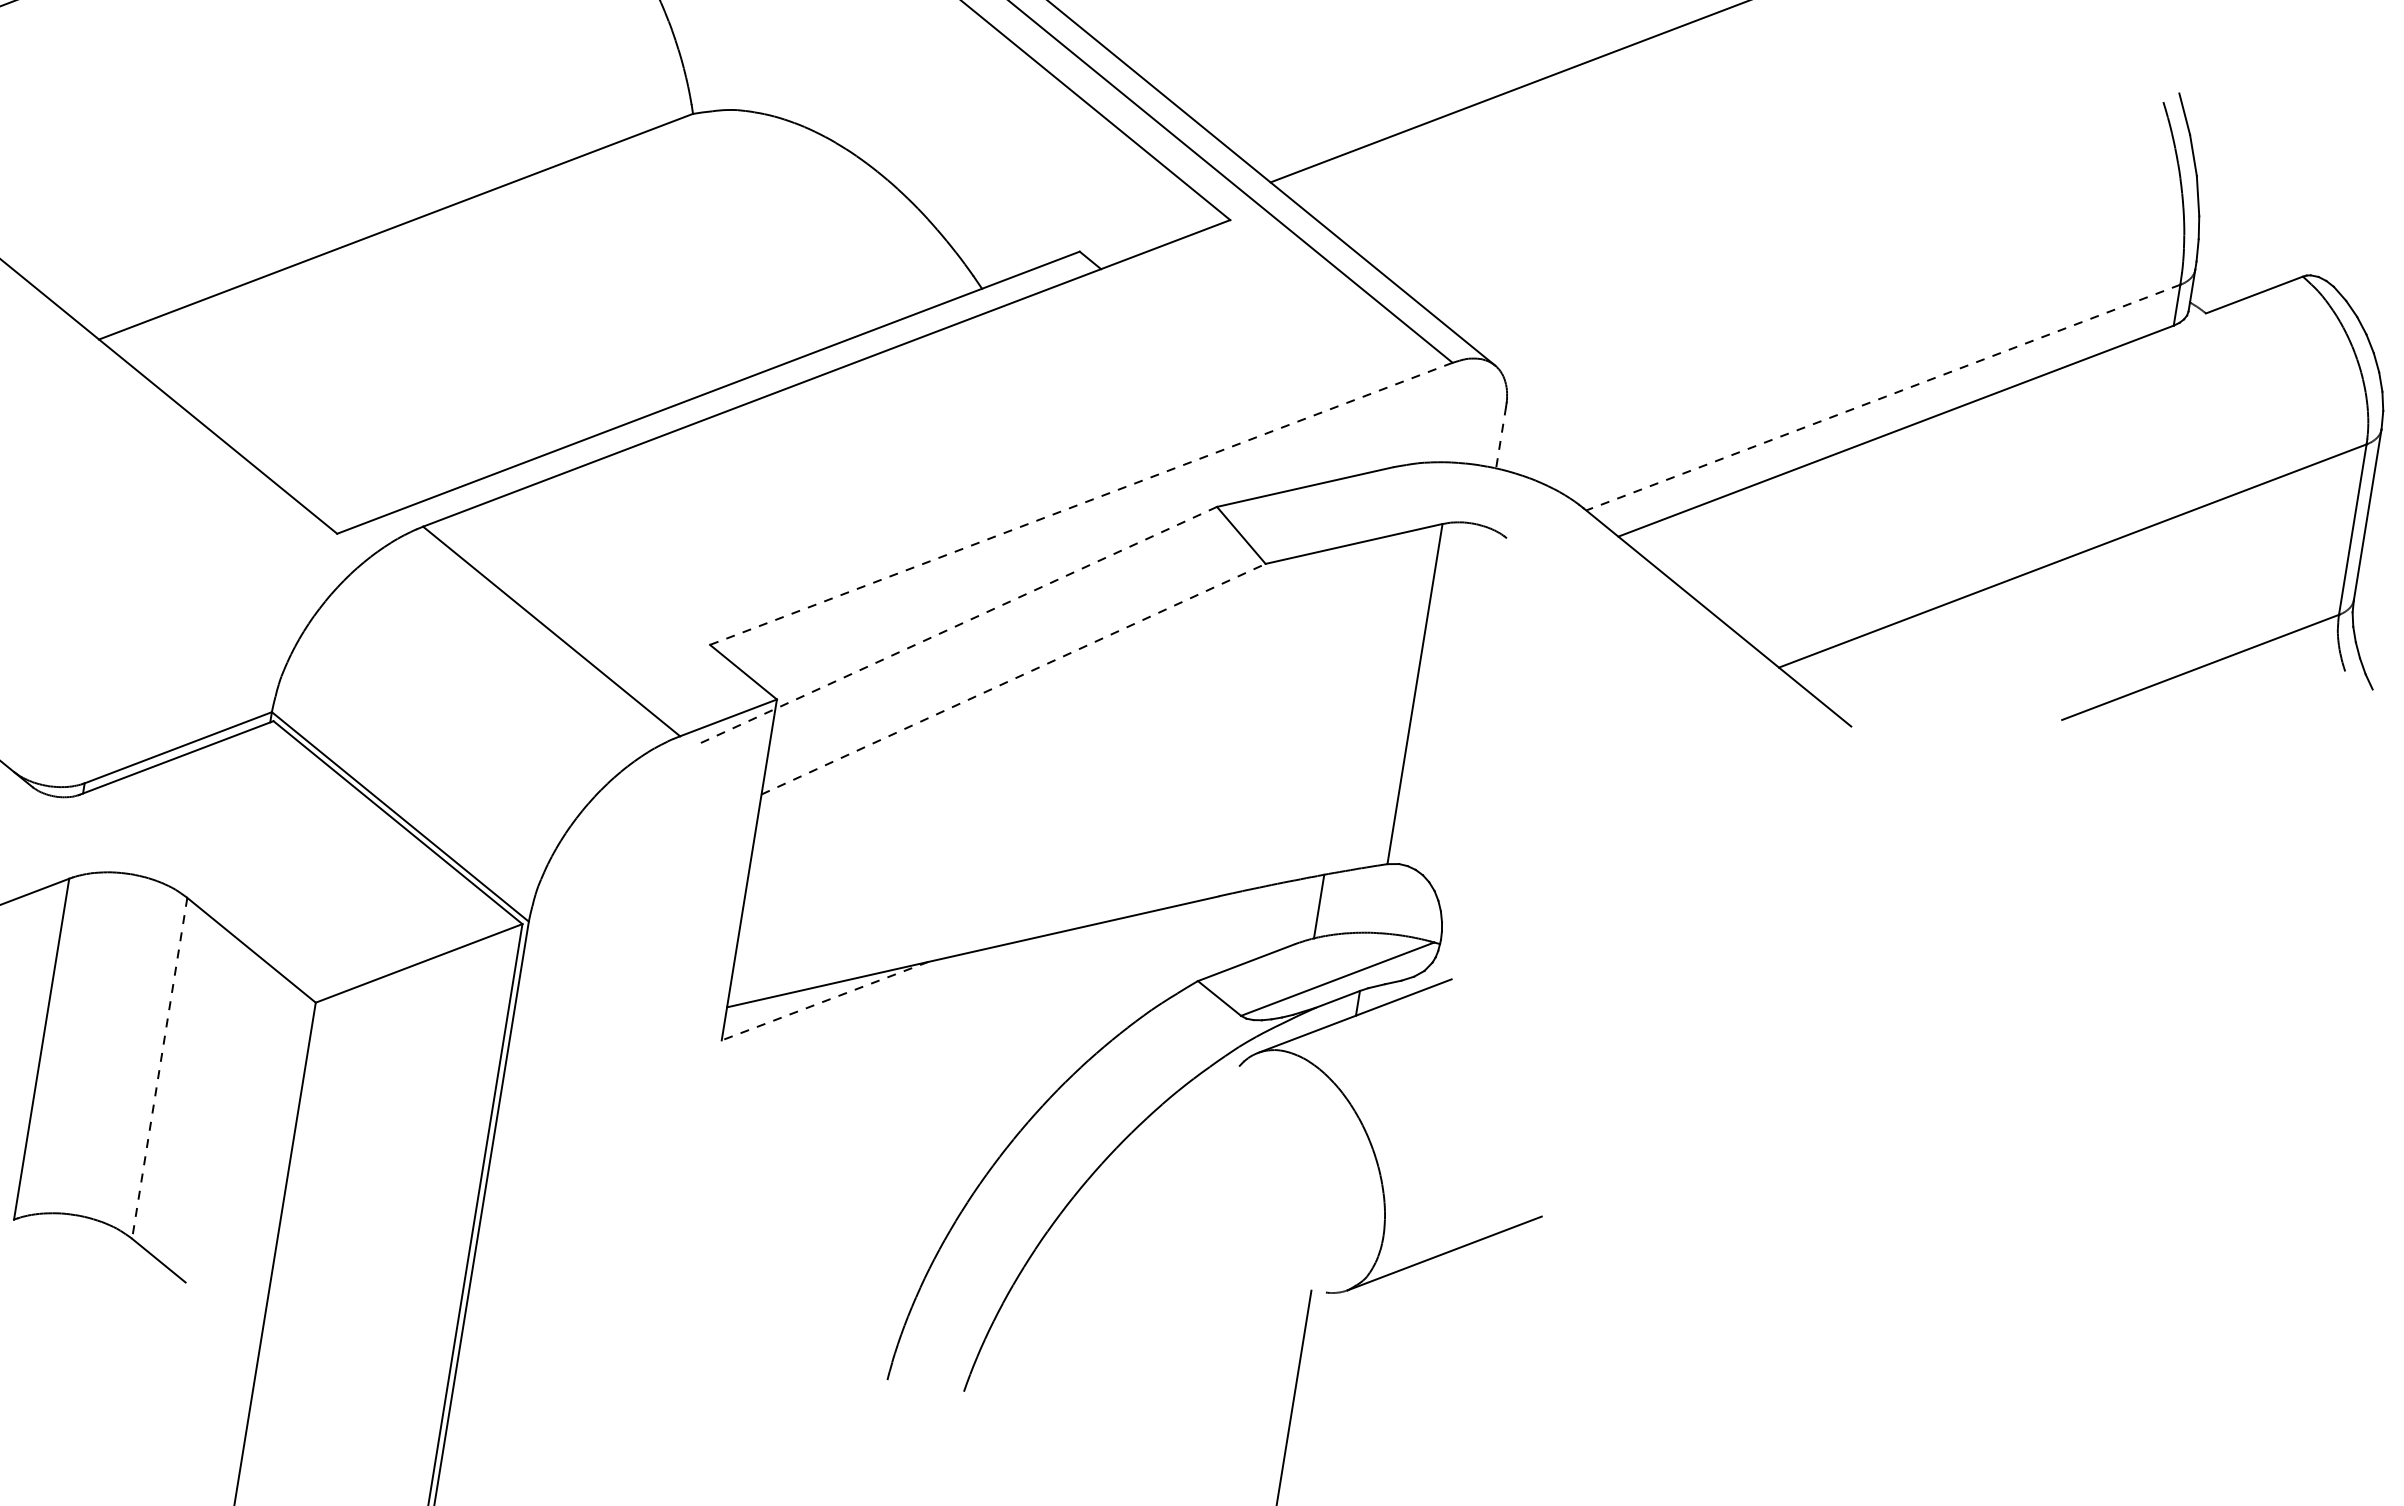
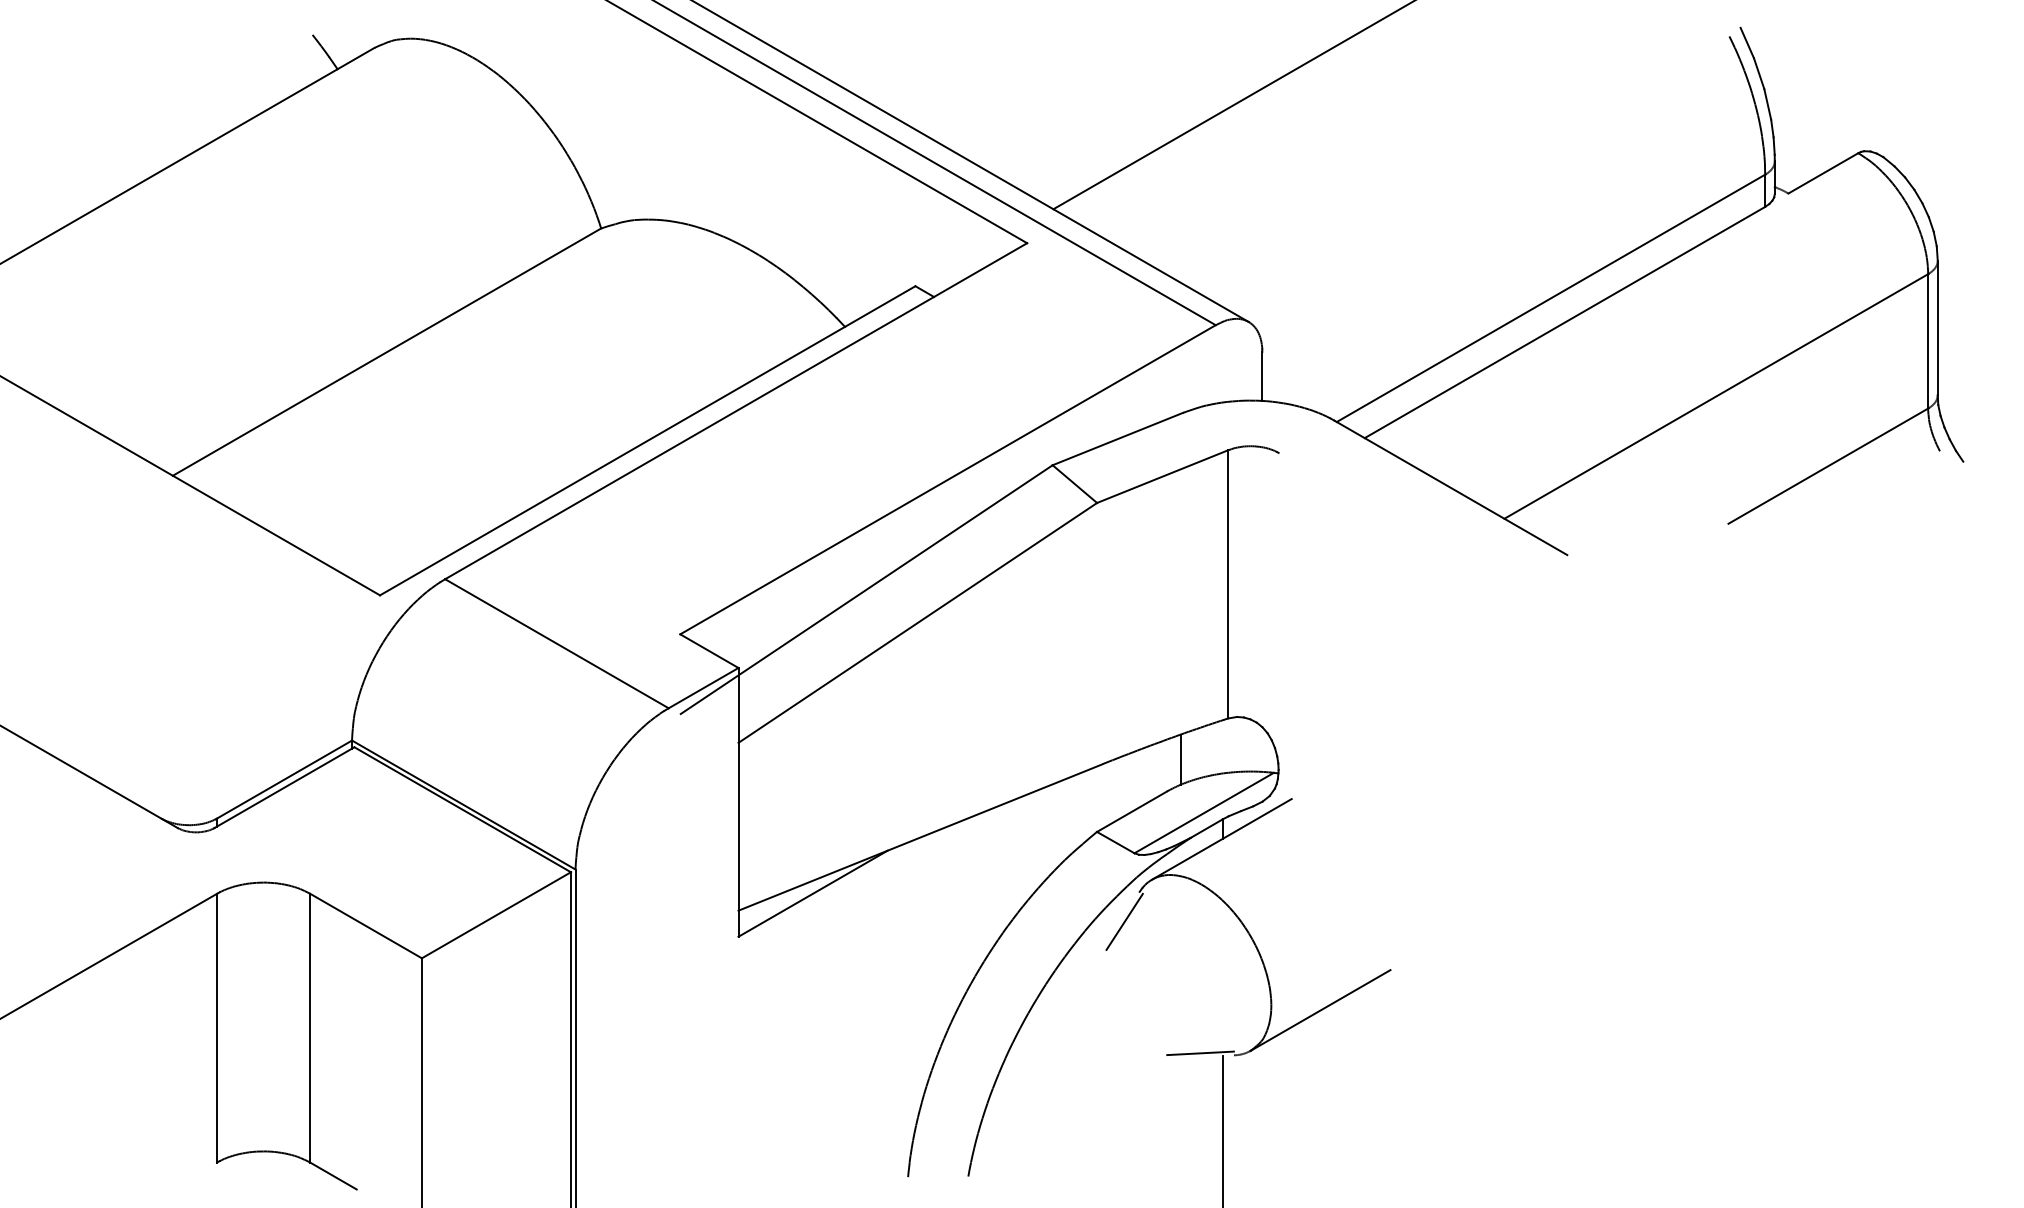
line: (1882, 397) -> (1550, 298), dashed -> solid
line: (1501, 438) -> (1262, 377), dashed -> solid
line: (1081, 503) -> (948, 479), dashed -> solid
line: (955, 626) -> (866, 589), dashed -> solid
line: (1013, 678) -> (917, 622), dashed -> solid
line: (824, 1000) -> (812, 893), dashed -> solid
line: (160, 1068) -> (310, 1028), dashed -> solid
line: (1214, 1100) -> (1124, 921), added
line: (1283, 1283) -> (1200, 1053), added

